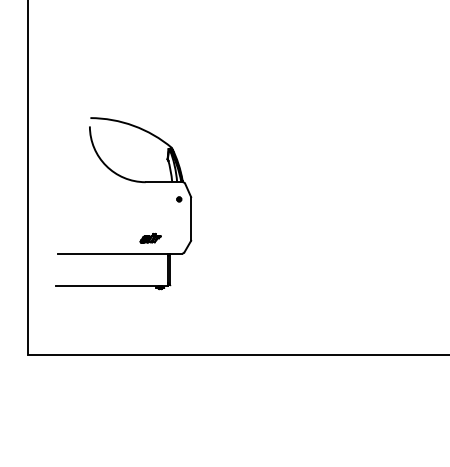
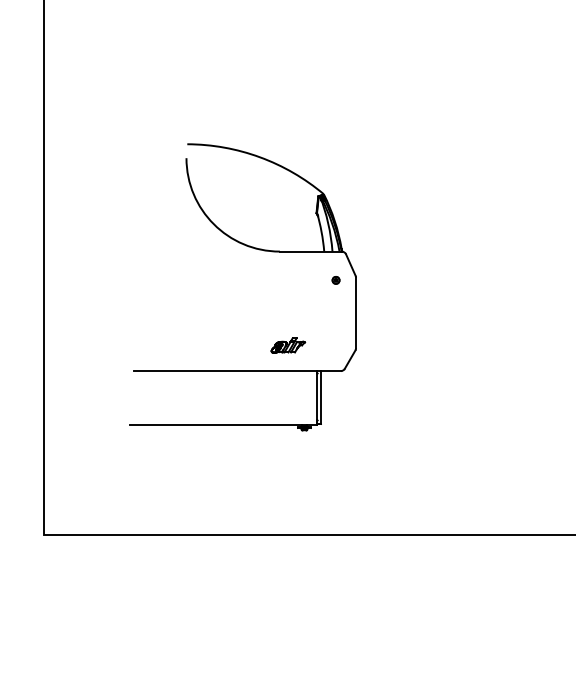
part: (127, 180) -> (249, 248), moved

